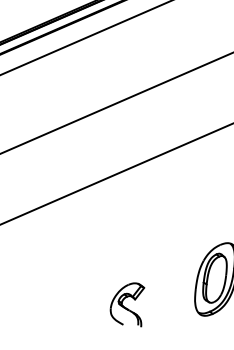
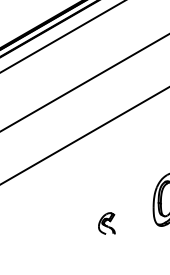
part: (127, 303) -> (106, 223), size x0.7

